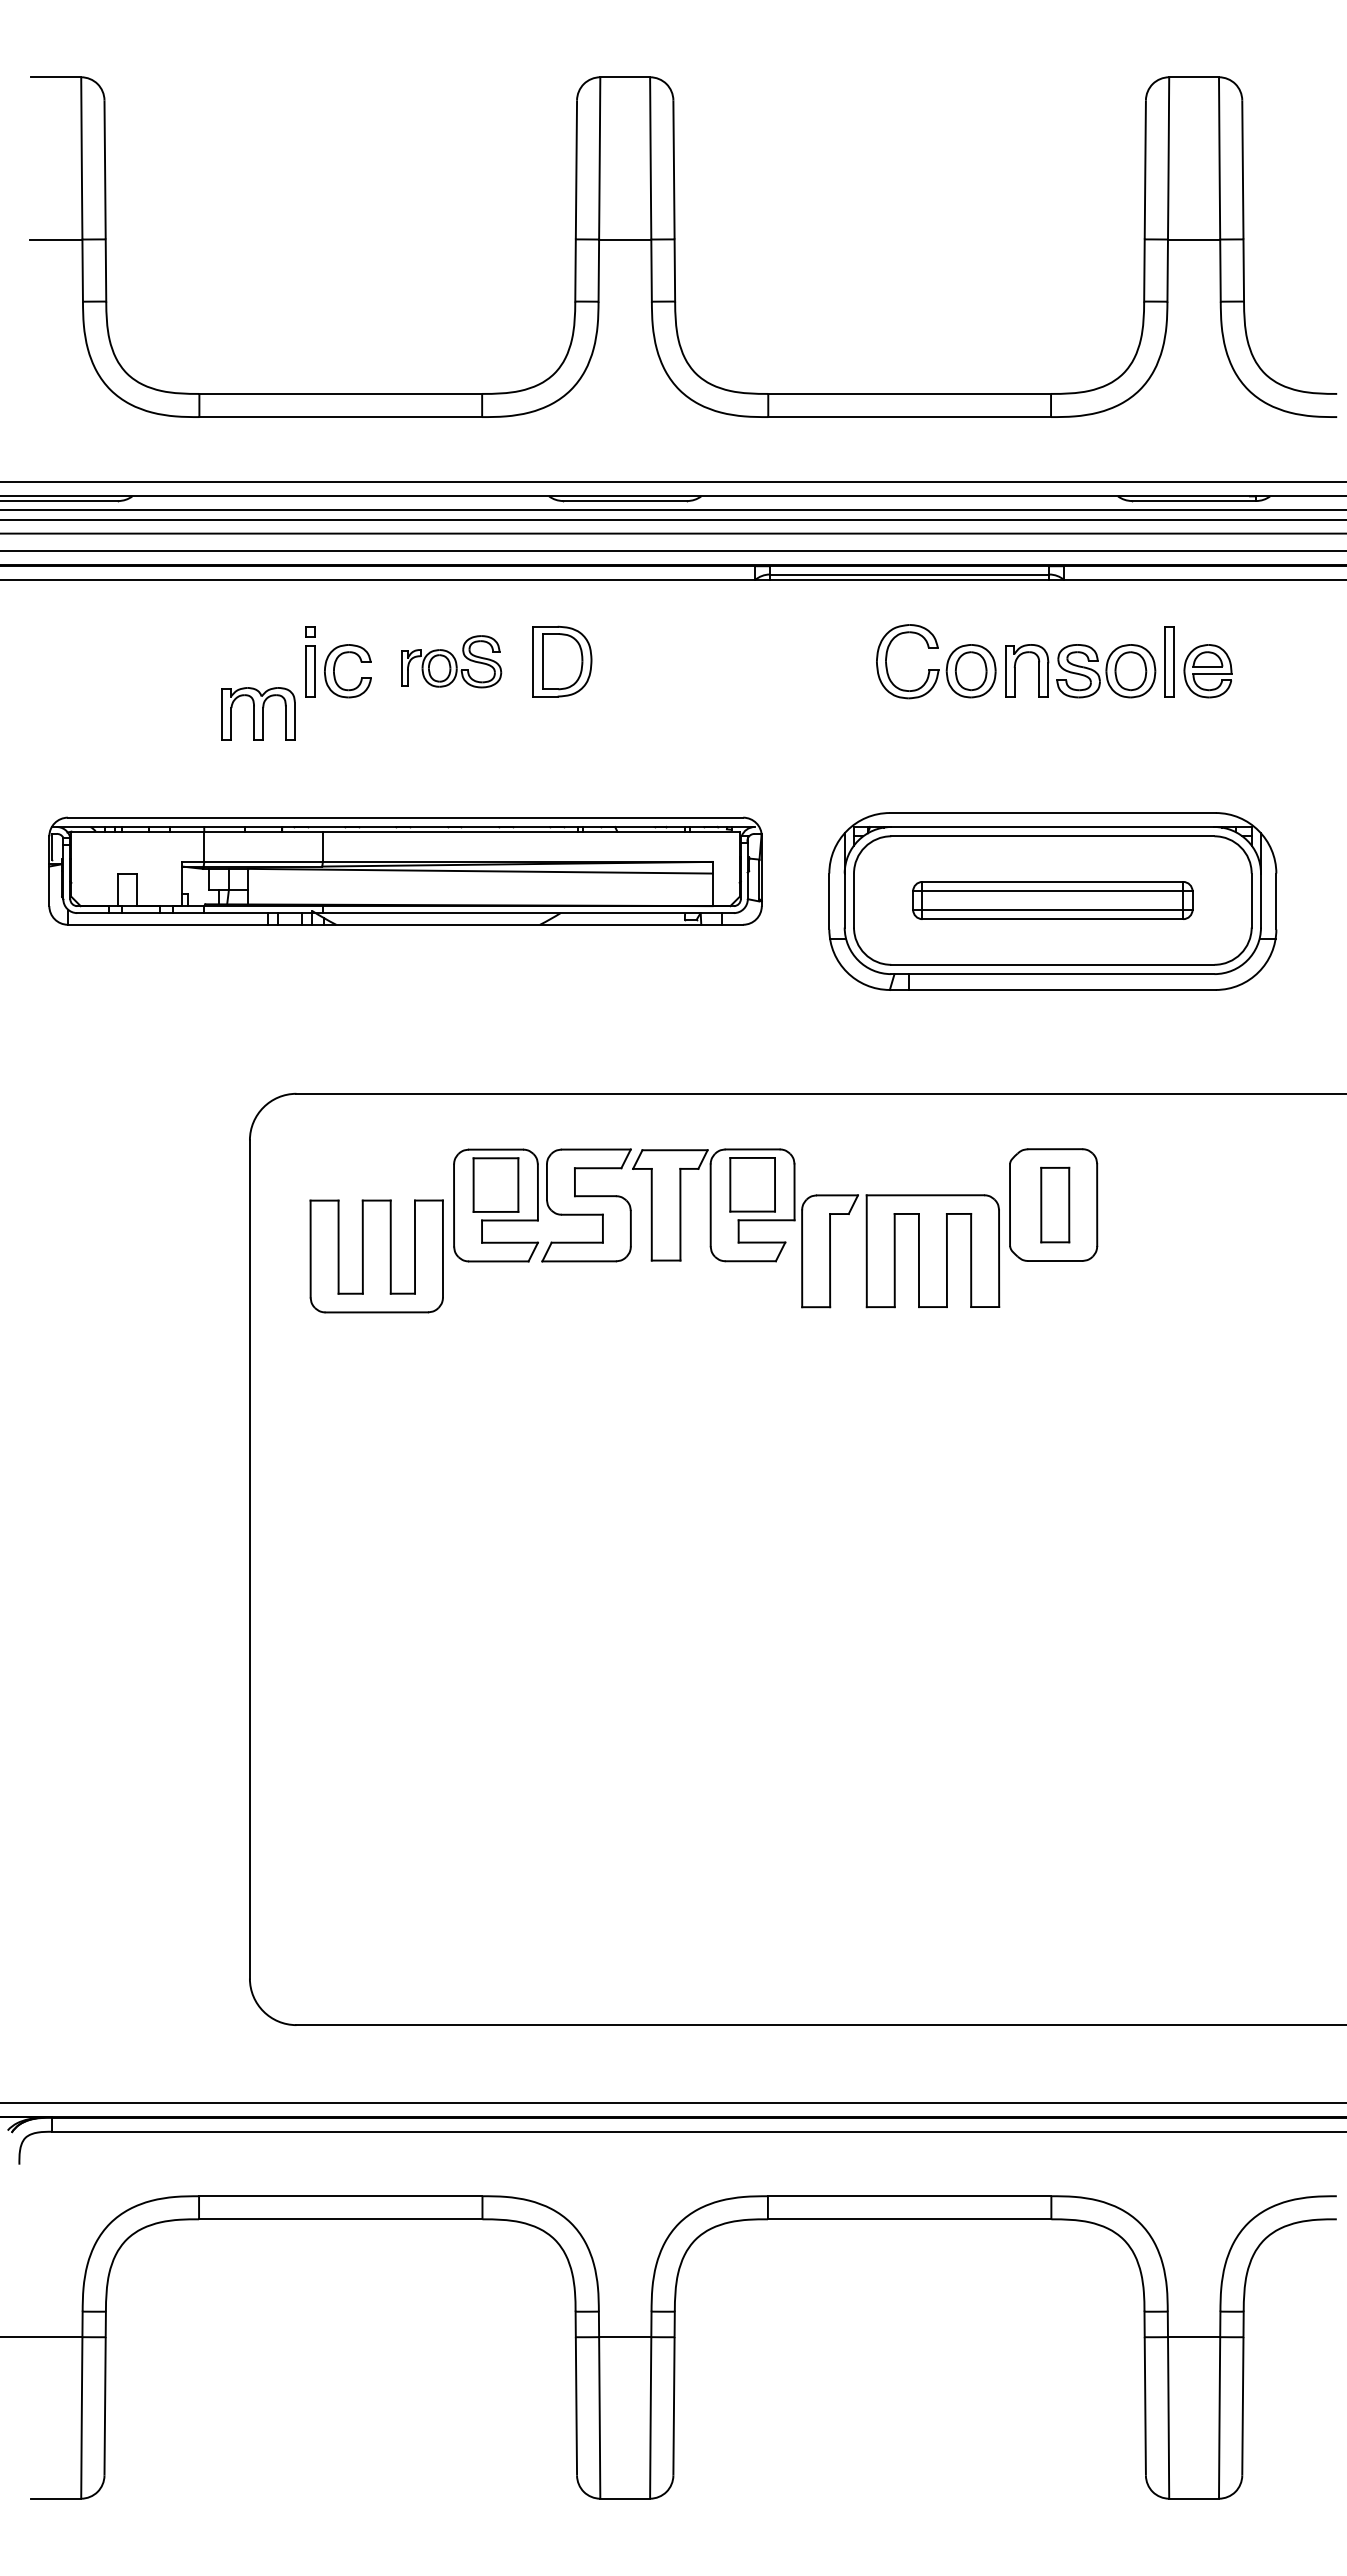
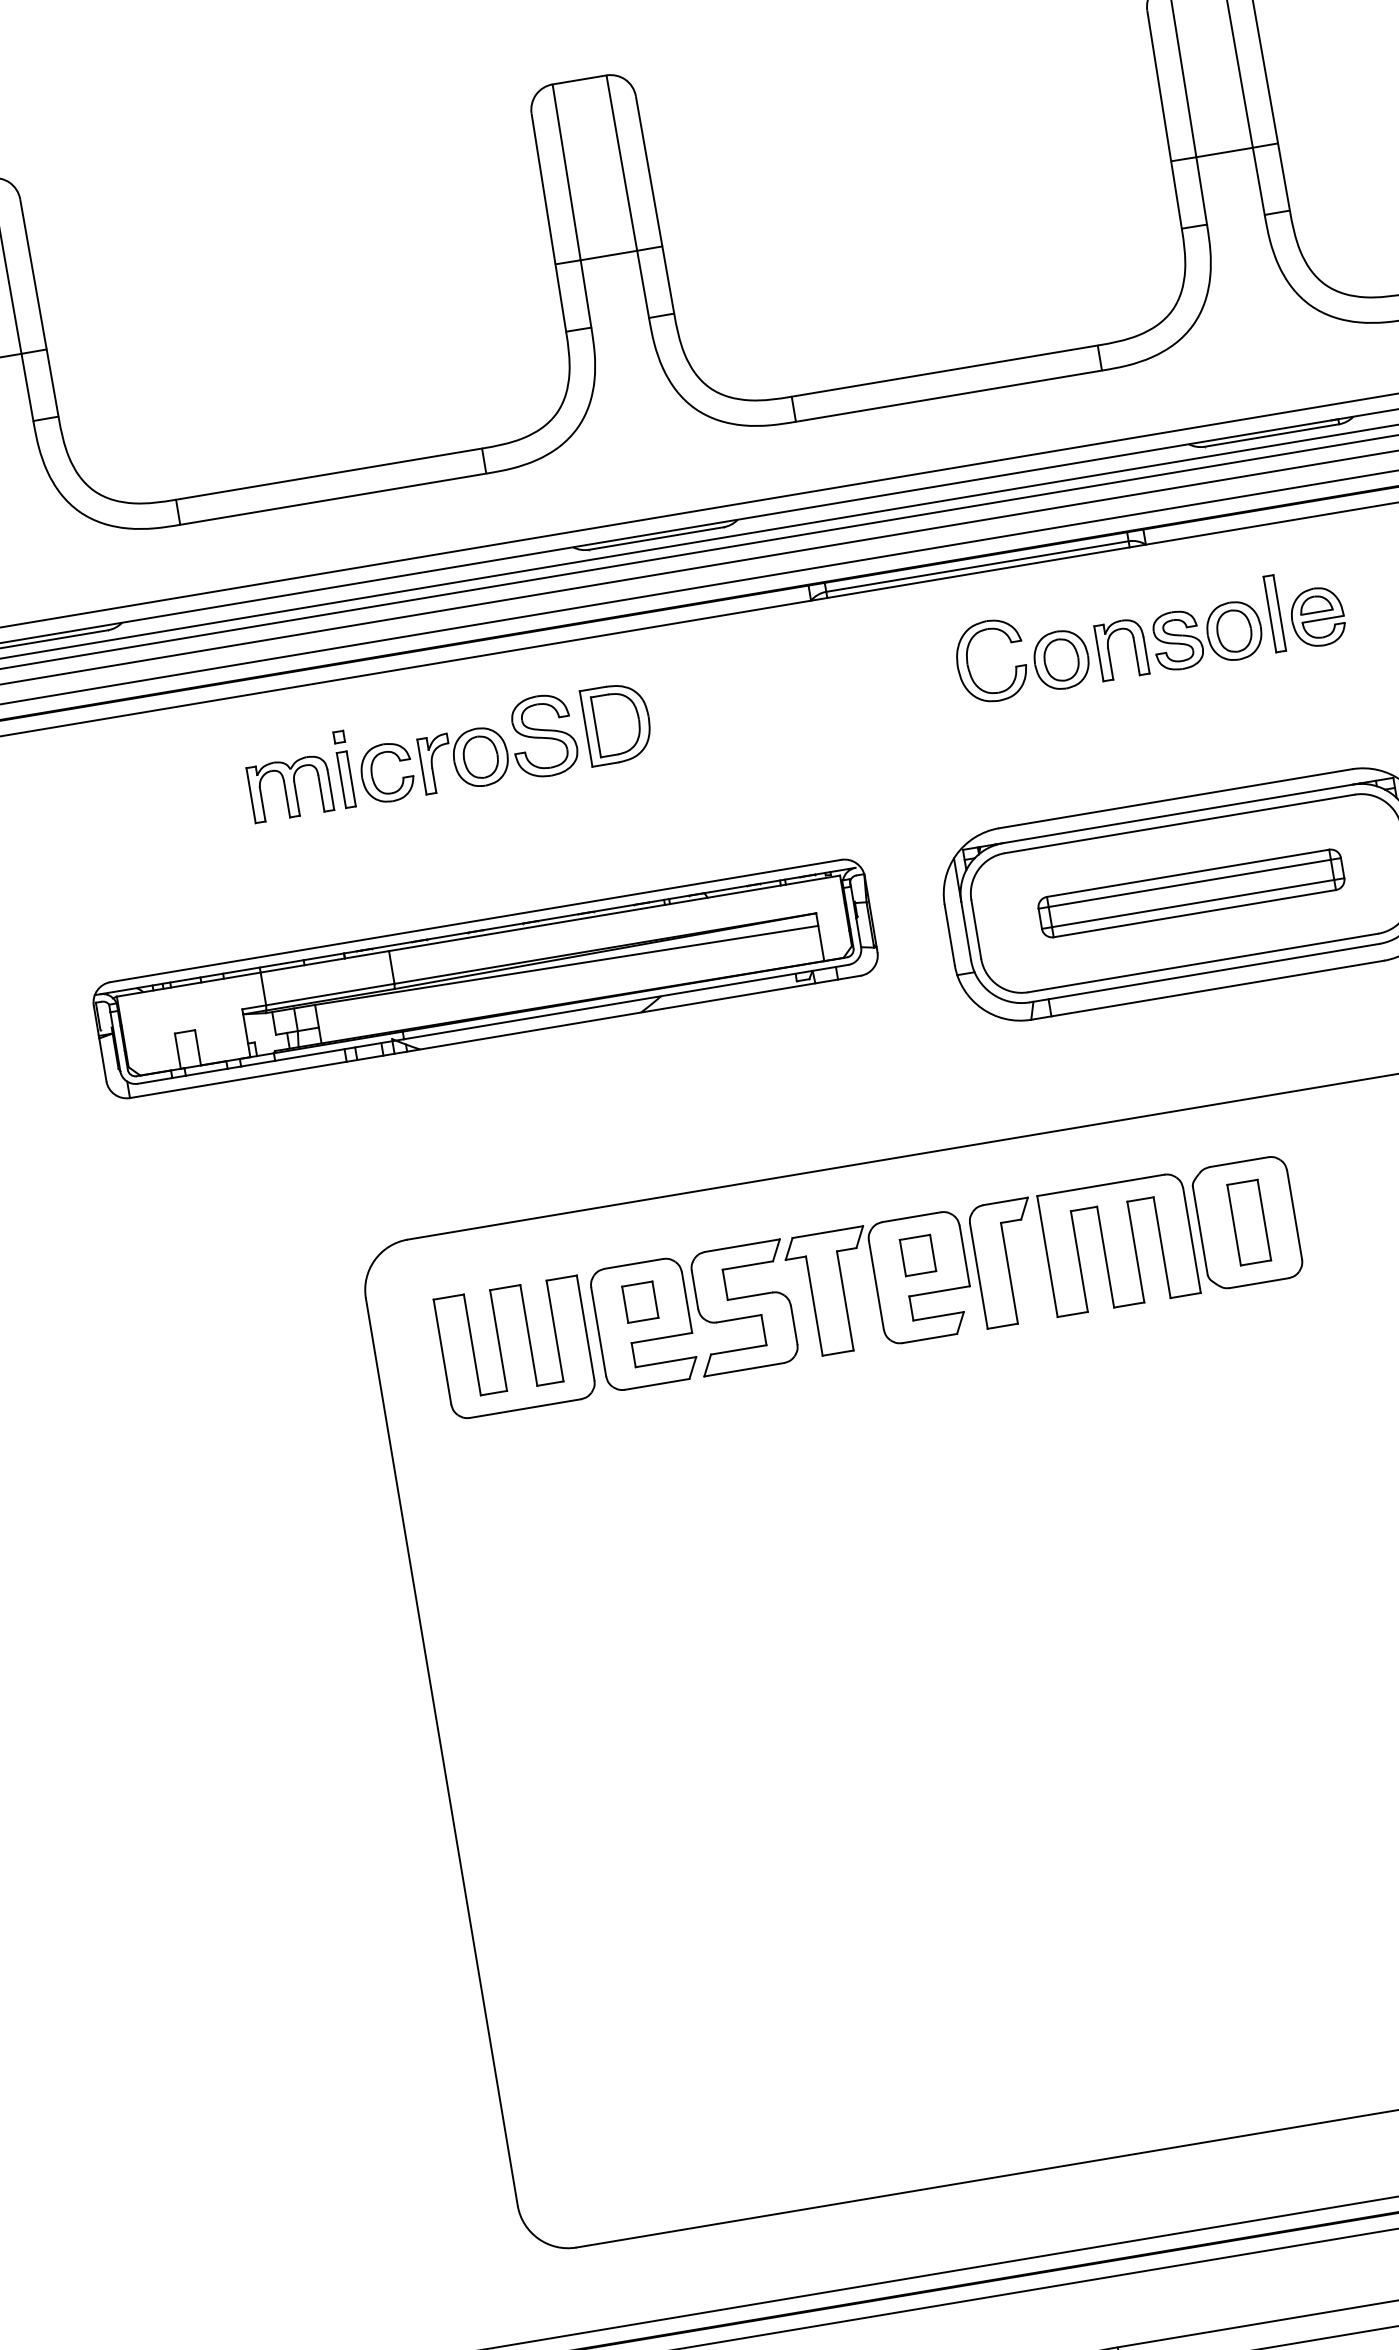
part: (451, 661) -> (497, 743), size x1.43
part: (258, 713) -> (290, 788), moved
part: (495, 1184) -> (639, 1301), size x0.62
part: (752, 1184) -> (917, 1255), size x0.62
part: (900, 1251) -> (1083, 1250), moved
part: (376, 1256) -> (515, 1348), moved

